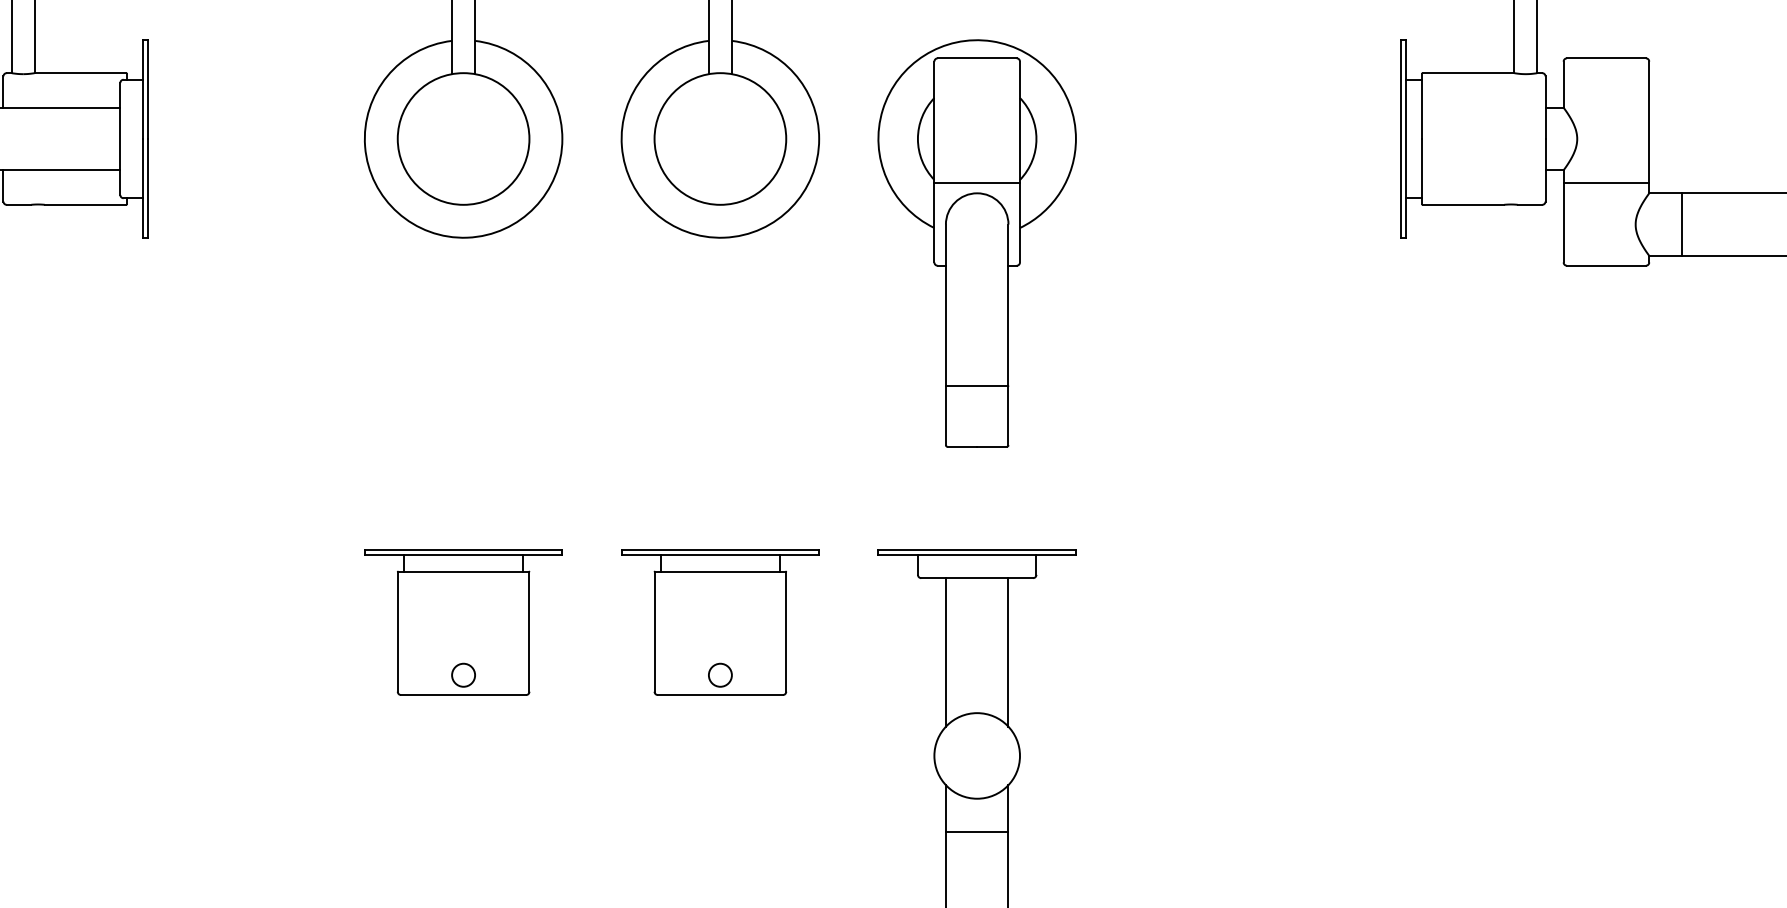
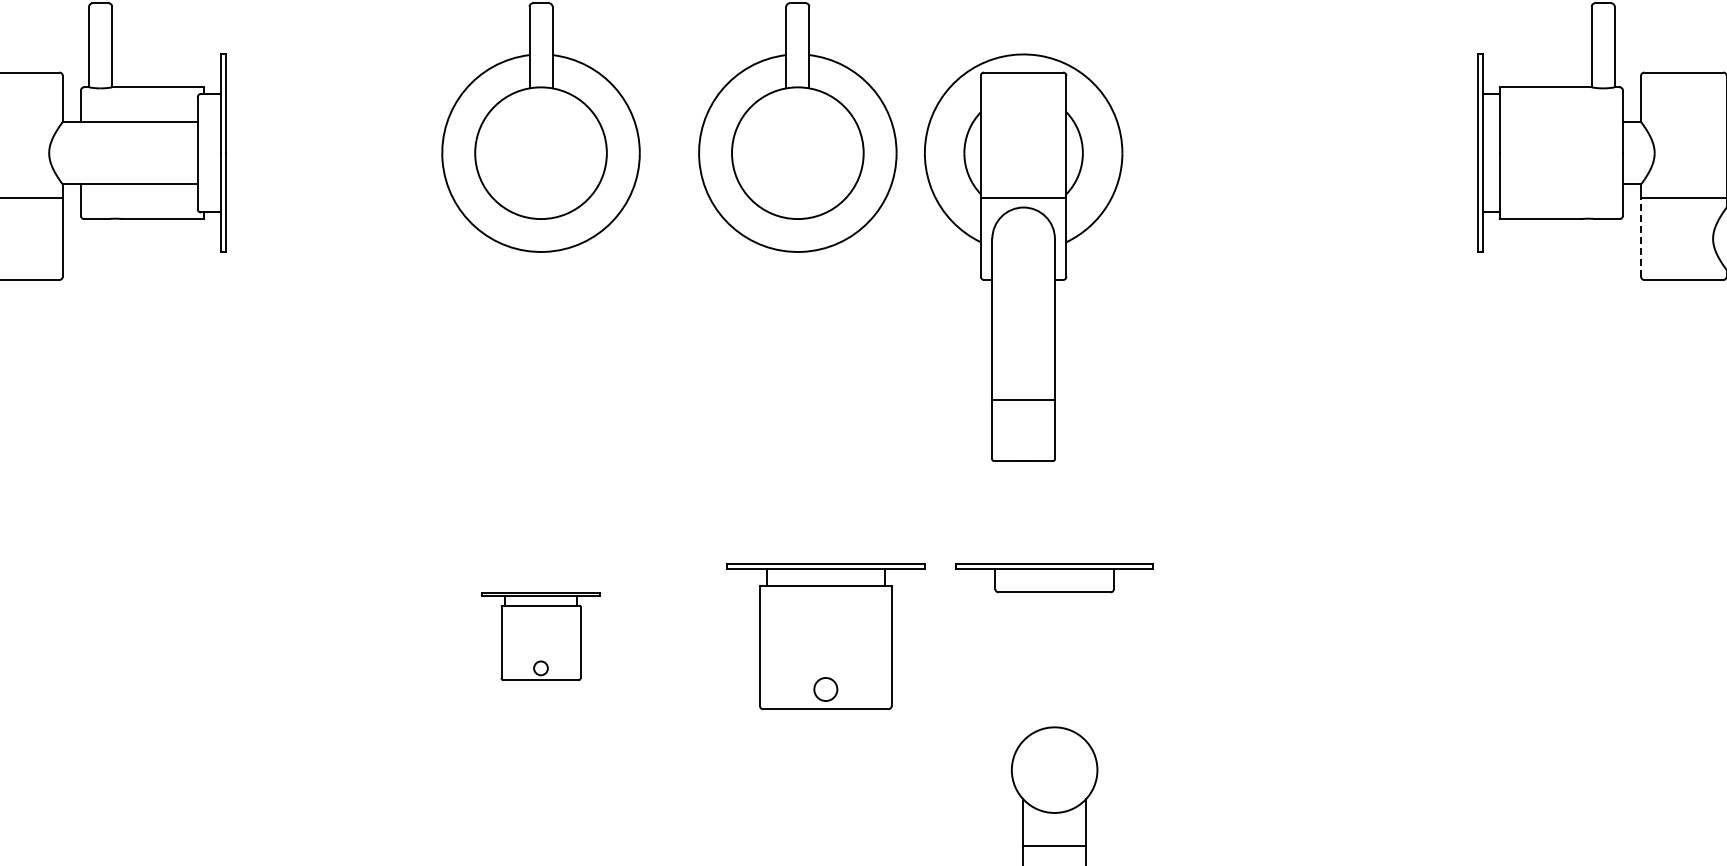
line: (1563, 222) -> (1640, 236), solid -> dashed
part: (976, 243) -> (1022, 257), moved
part: (463, 622) -> (540, 636), size x0.6
part: (720, 622) -> (825, 636), moved
line: (945, 652) -> (1022, 666), removed
line: (1008, 652) -> (1085, 666), removed

